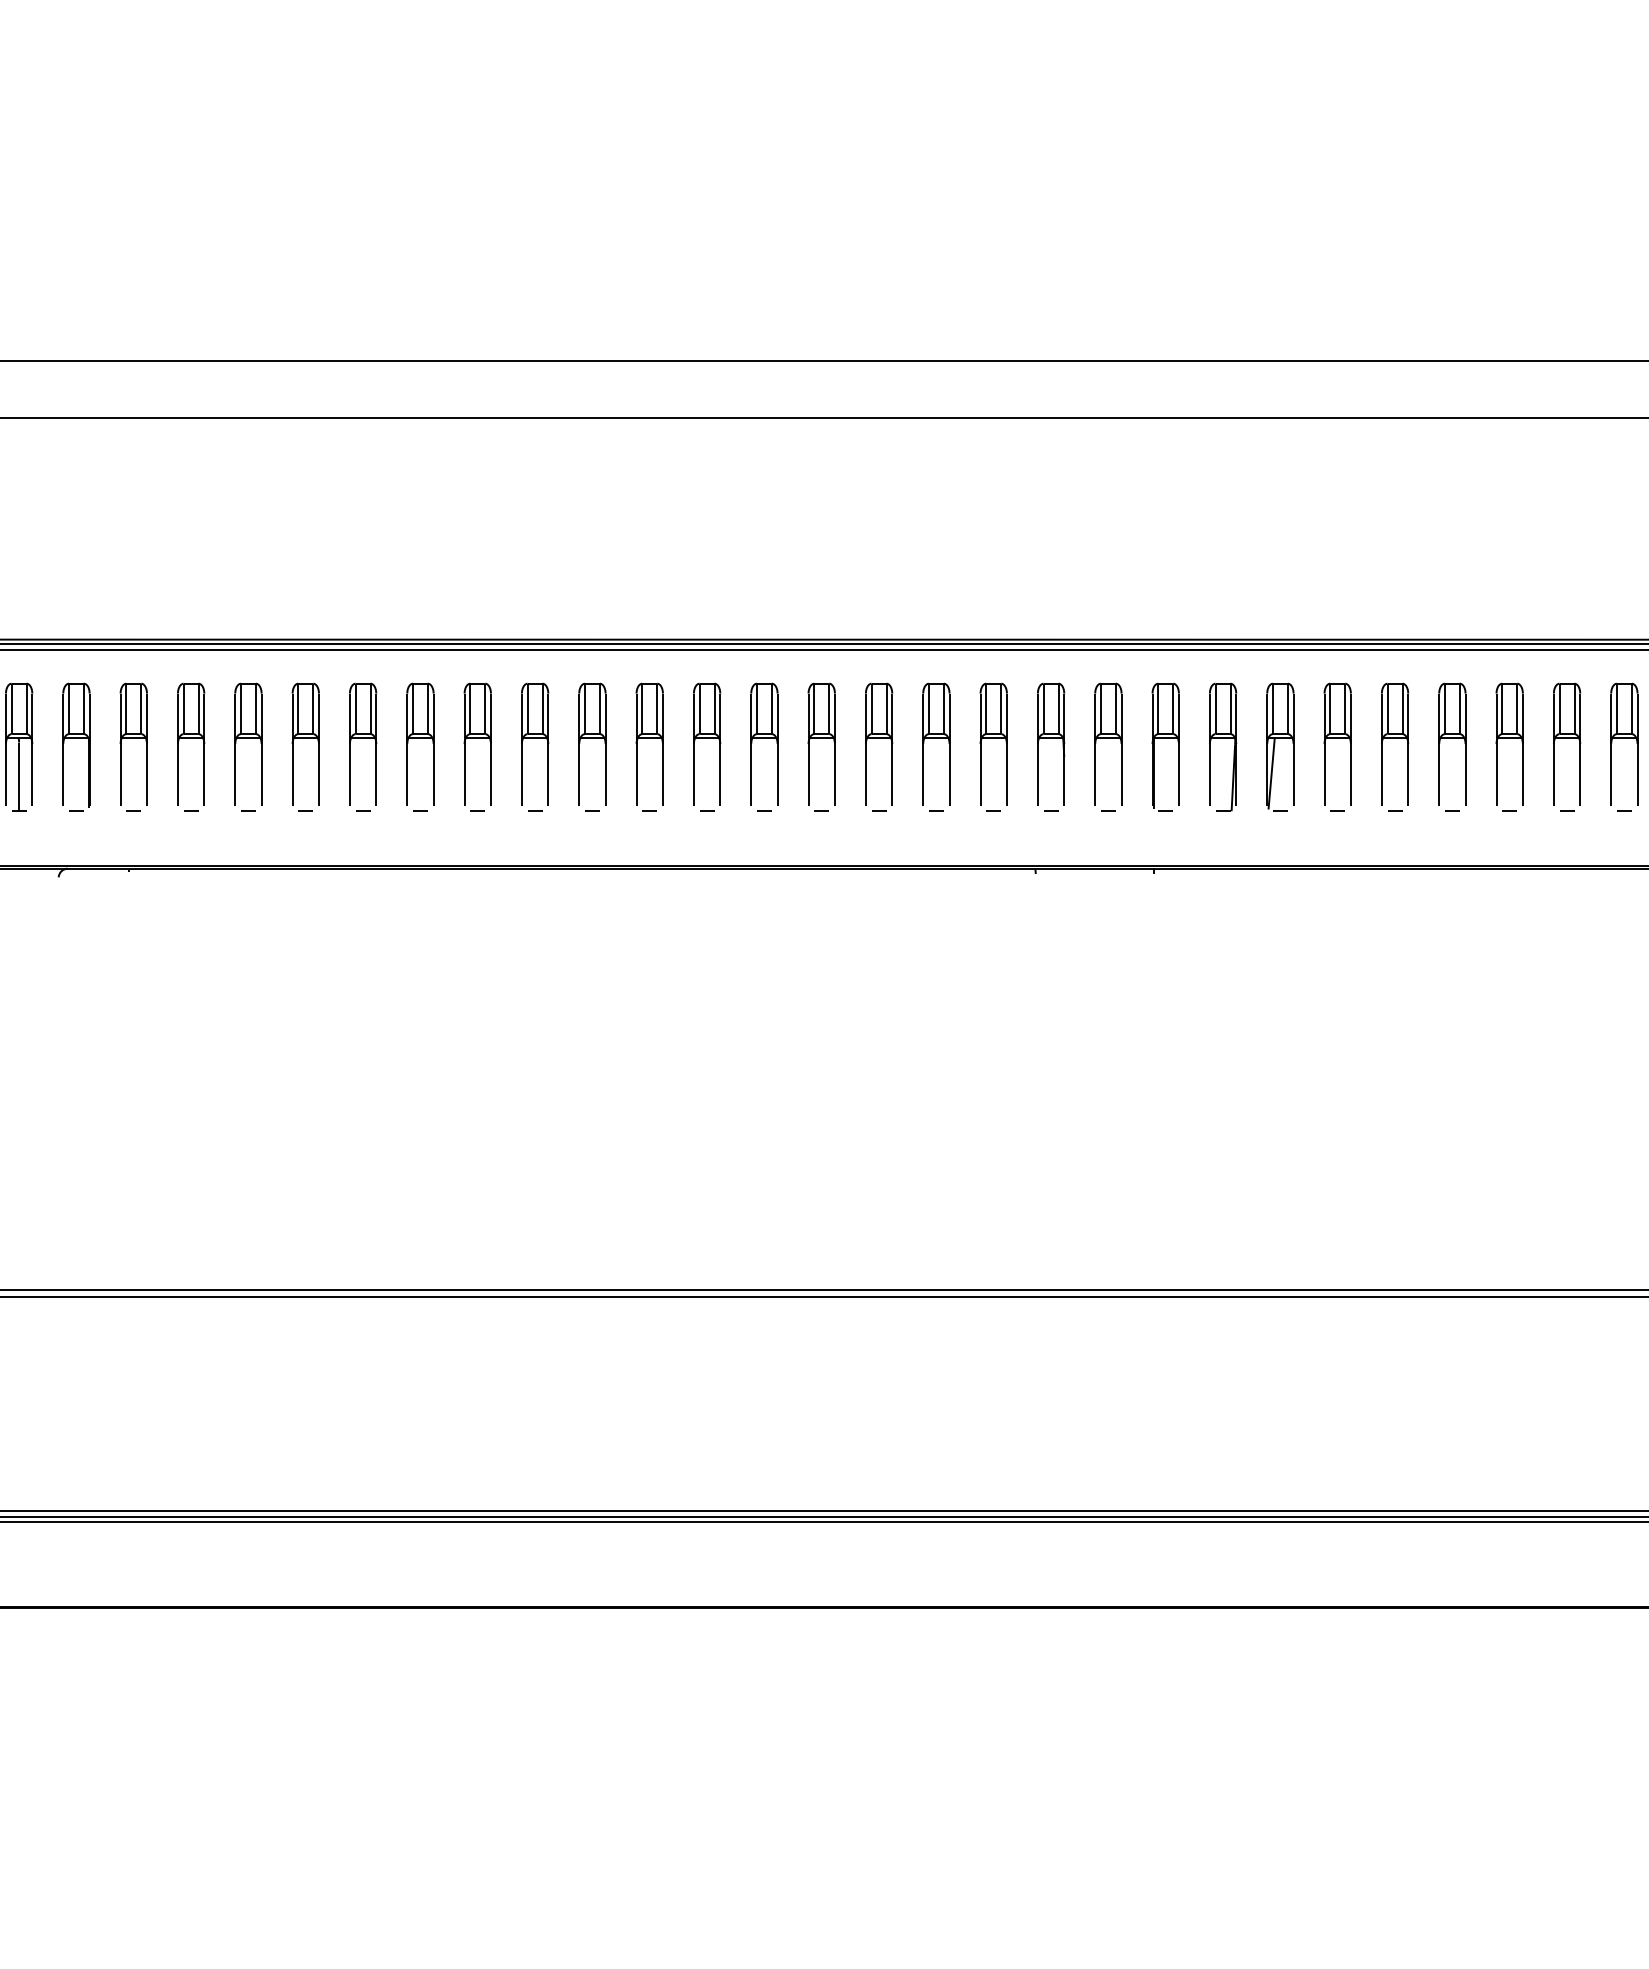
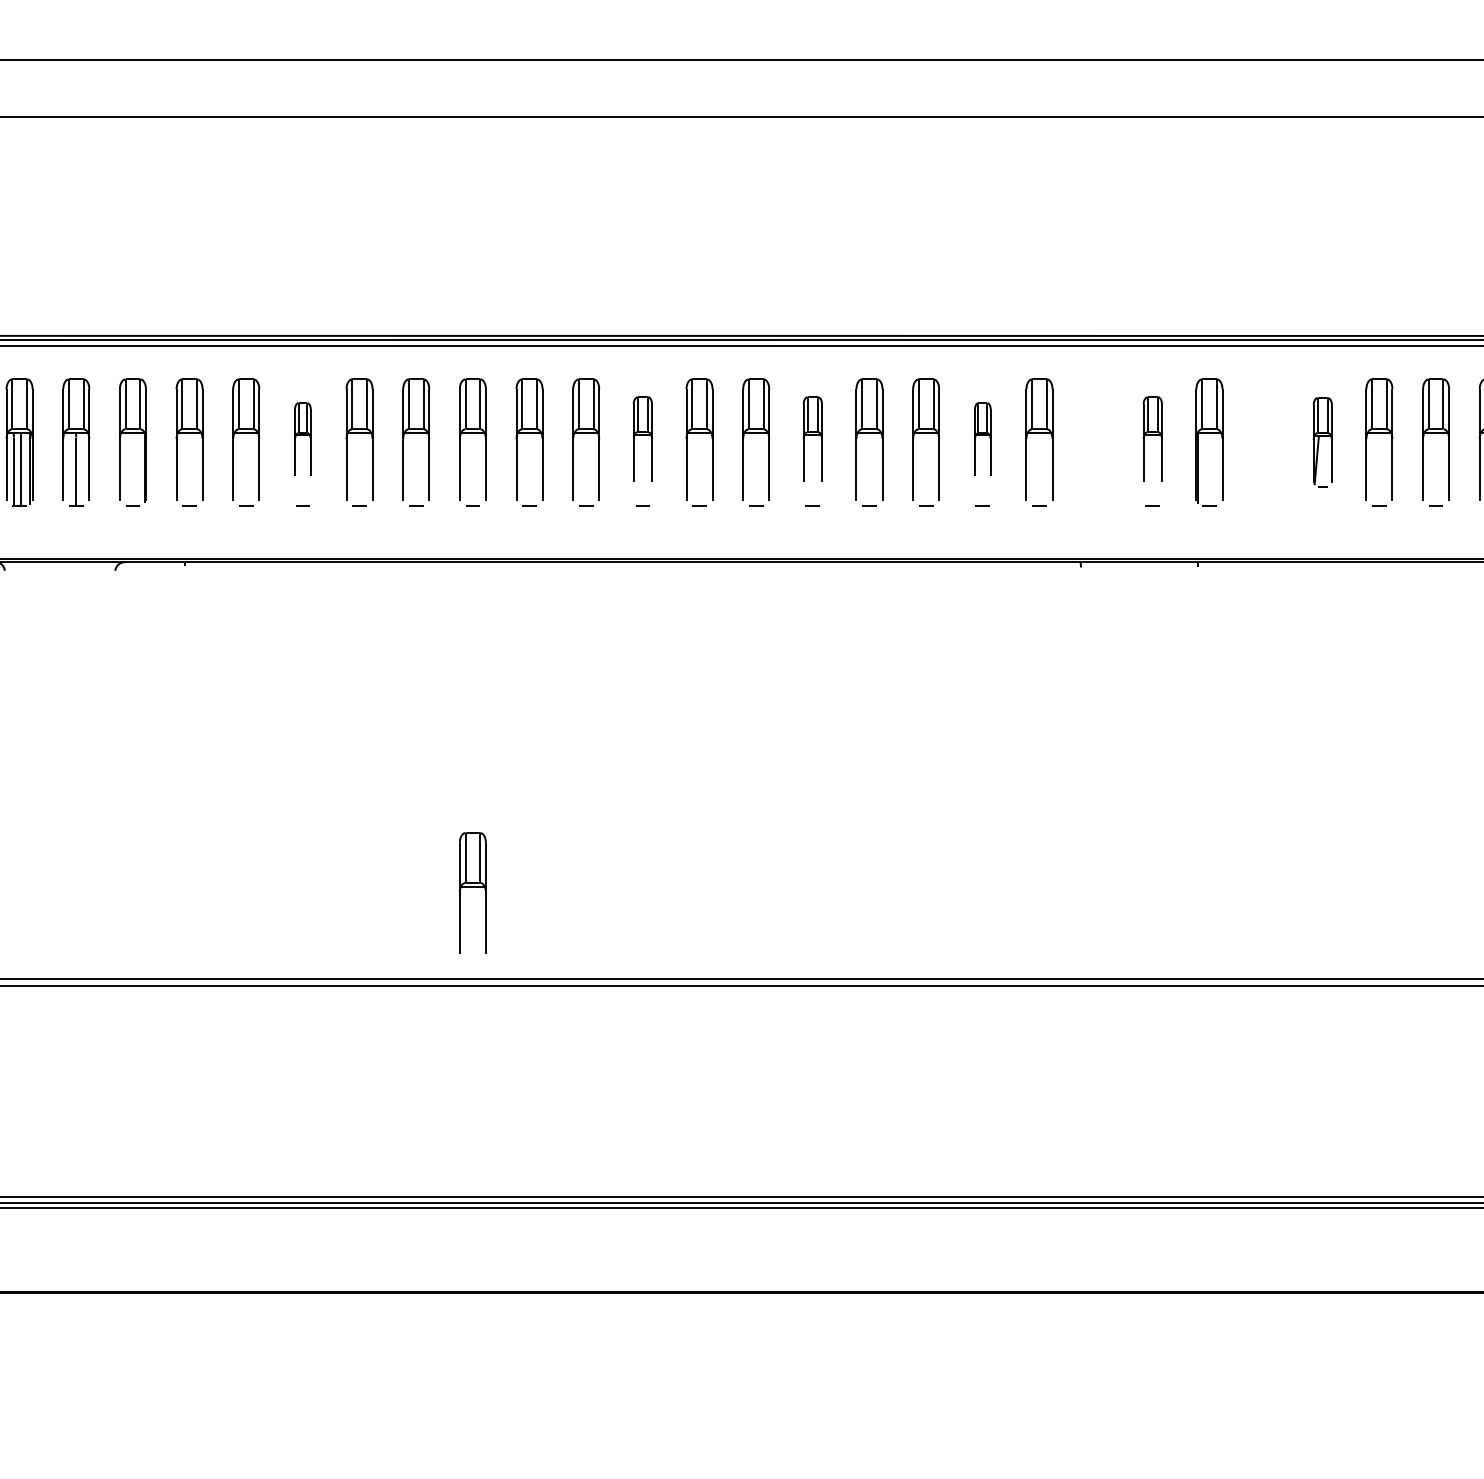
part: (1051, 738) -> (1096, 433), removed
part: (1223, 738) -> (1266, 433), removed
part: (248, 743) -> (302, 438), size x0.6
part: (592, 743) -> (642, 438), size x0.7
part: (764, 743) -> (812, 438), size x0.7
part: (936, 743) -> (982, 438), size x0.6
part: (1108, 743) -> (1152, 438), size x0.7
part: (1280, 746) -> (1322, 441), size x0.7
part: (420, 1202) -> (472, 892), added

